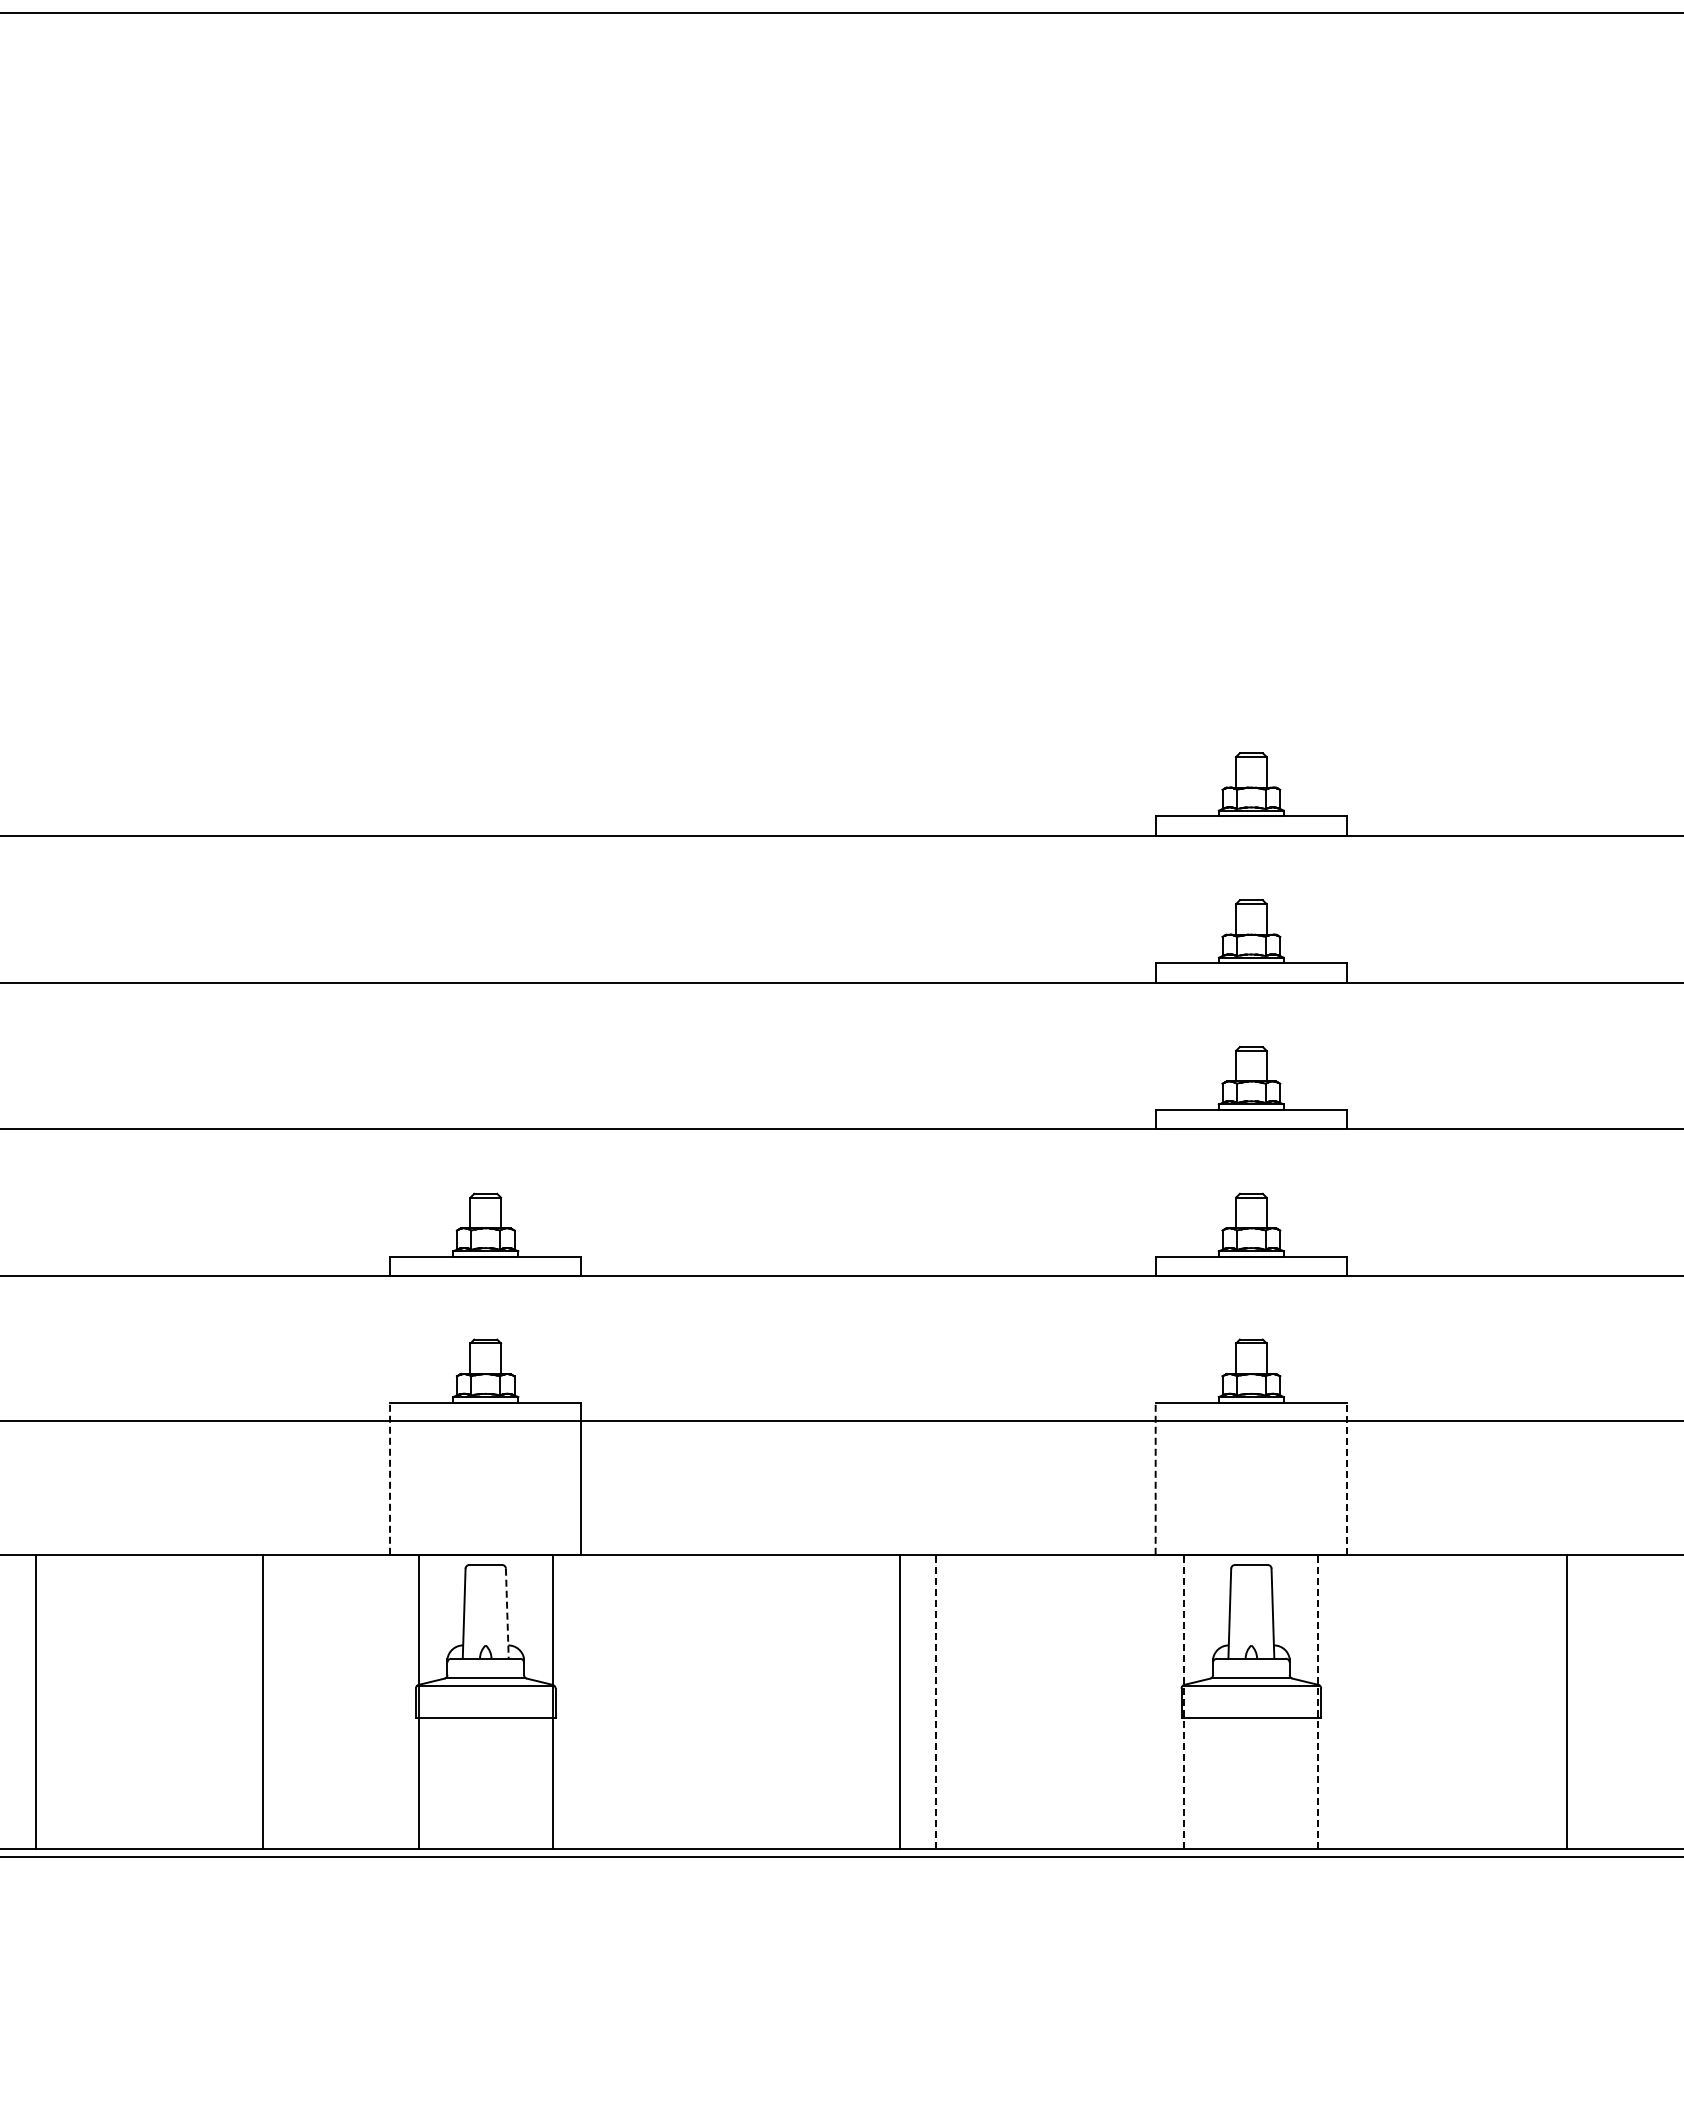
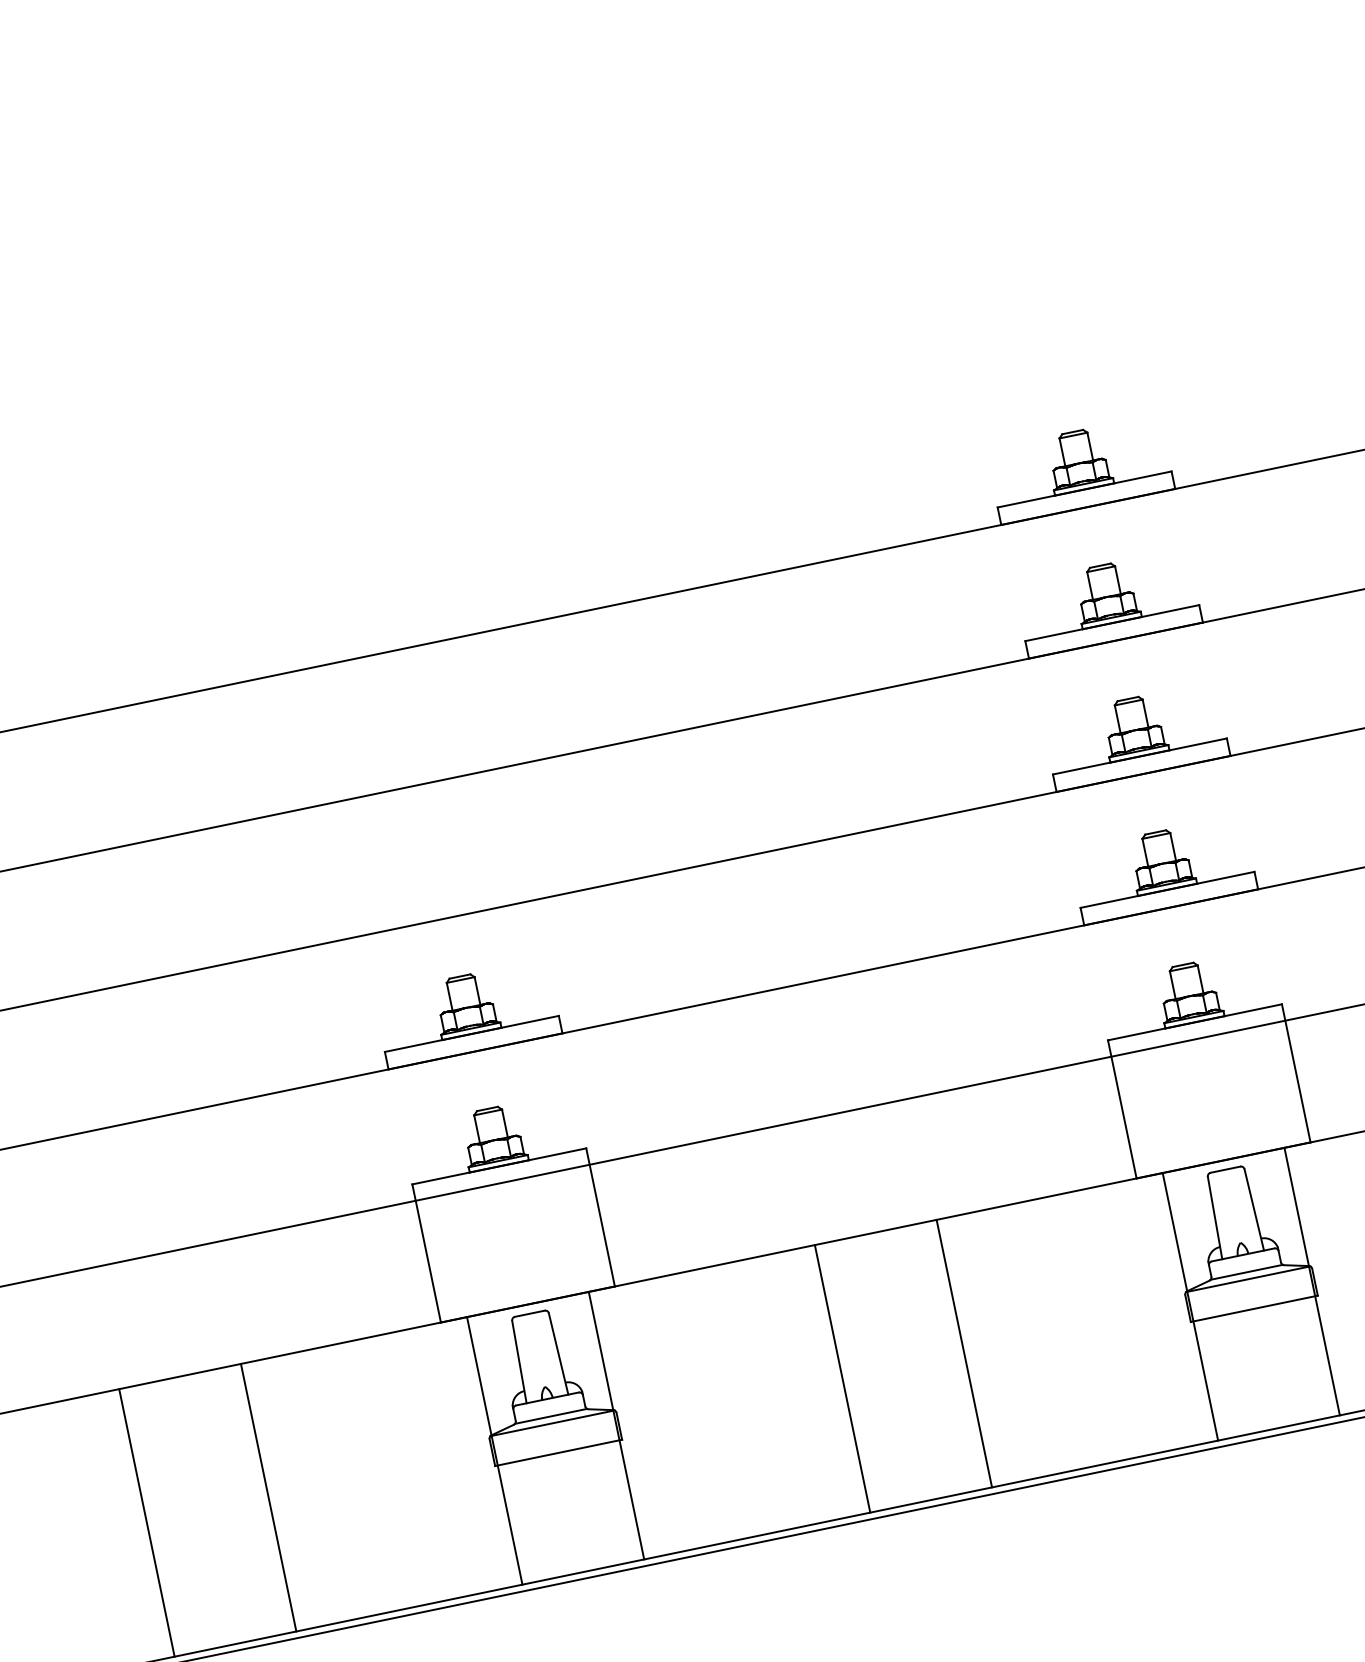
line: (390, 1478) -> (427, 1253), dashed -> solid
line: (1155, 1478) -> (1122, 1109), dashed -> solid
line: (1347, 1478) -> (1296, 1073), dashed -> solid
line: (507, 1614) -> (558, 1354), dashed -> solid
line: (262, 1701) -> (268, 1497), moved
line: (899, 1701) -> (842, 1378), moved
line: (935, 1701) -> (964, 1353), dashed -> solid
line: (1184, 1701) -> (1190, 1306), dashed -> solid
line: (1318, 1701) -> (1312, 1281), dashed -> solid

